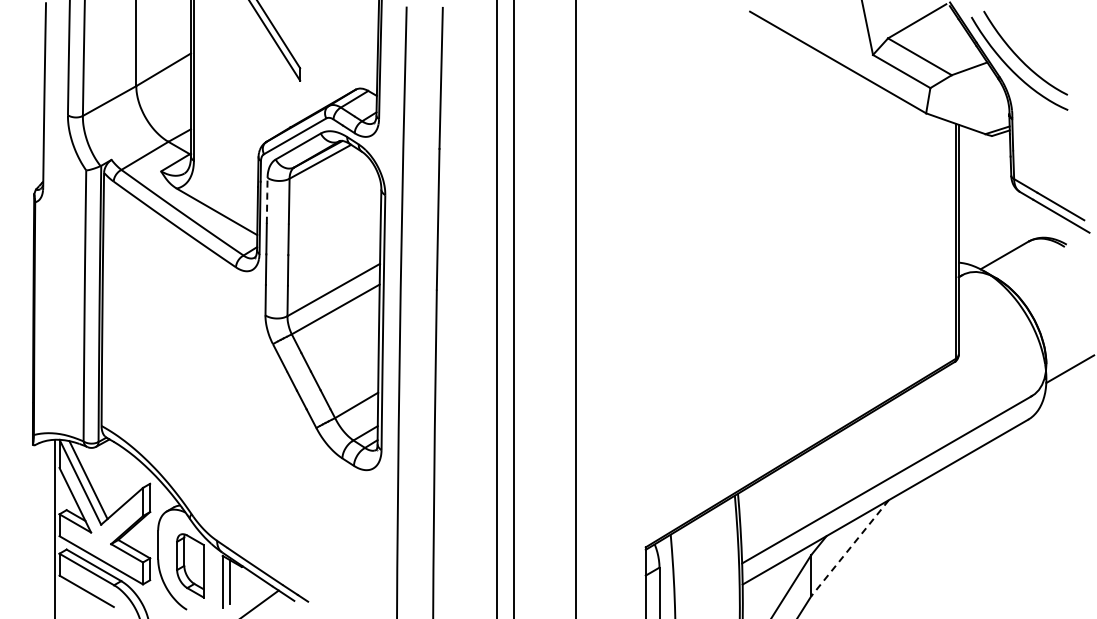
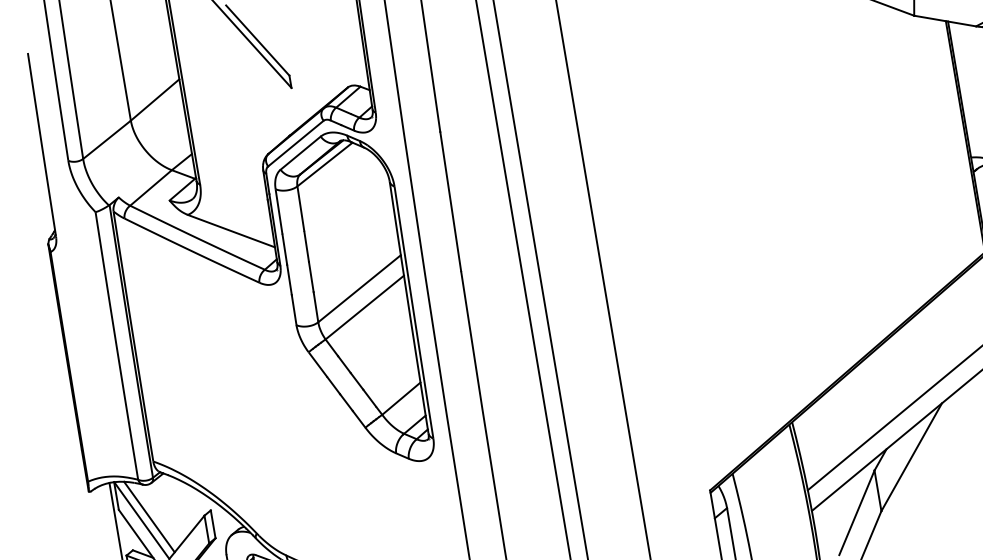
line: (267, 200) -> (279, 211), dashed -> solid
line: (850, 548) -> (912, 457), dashed -> solid

